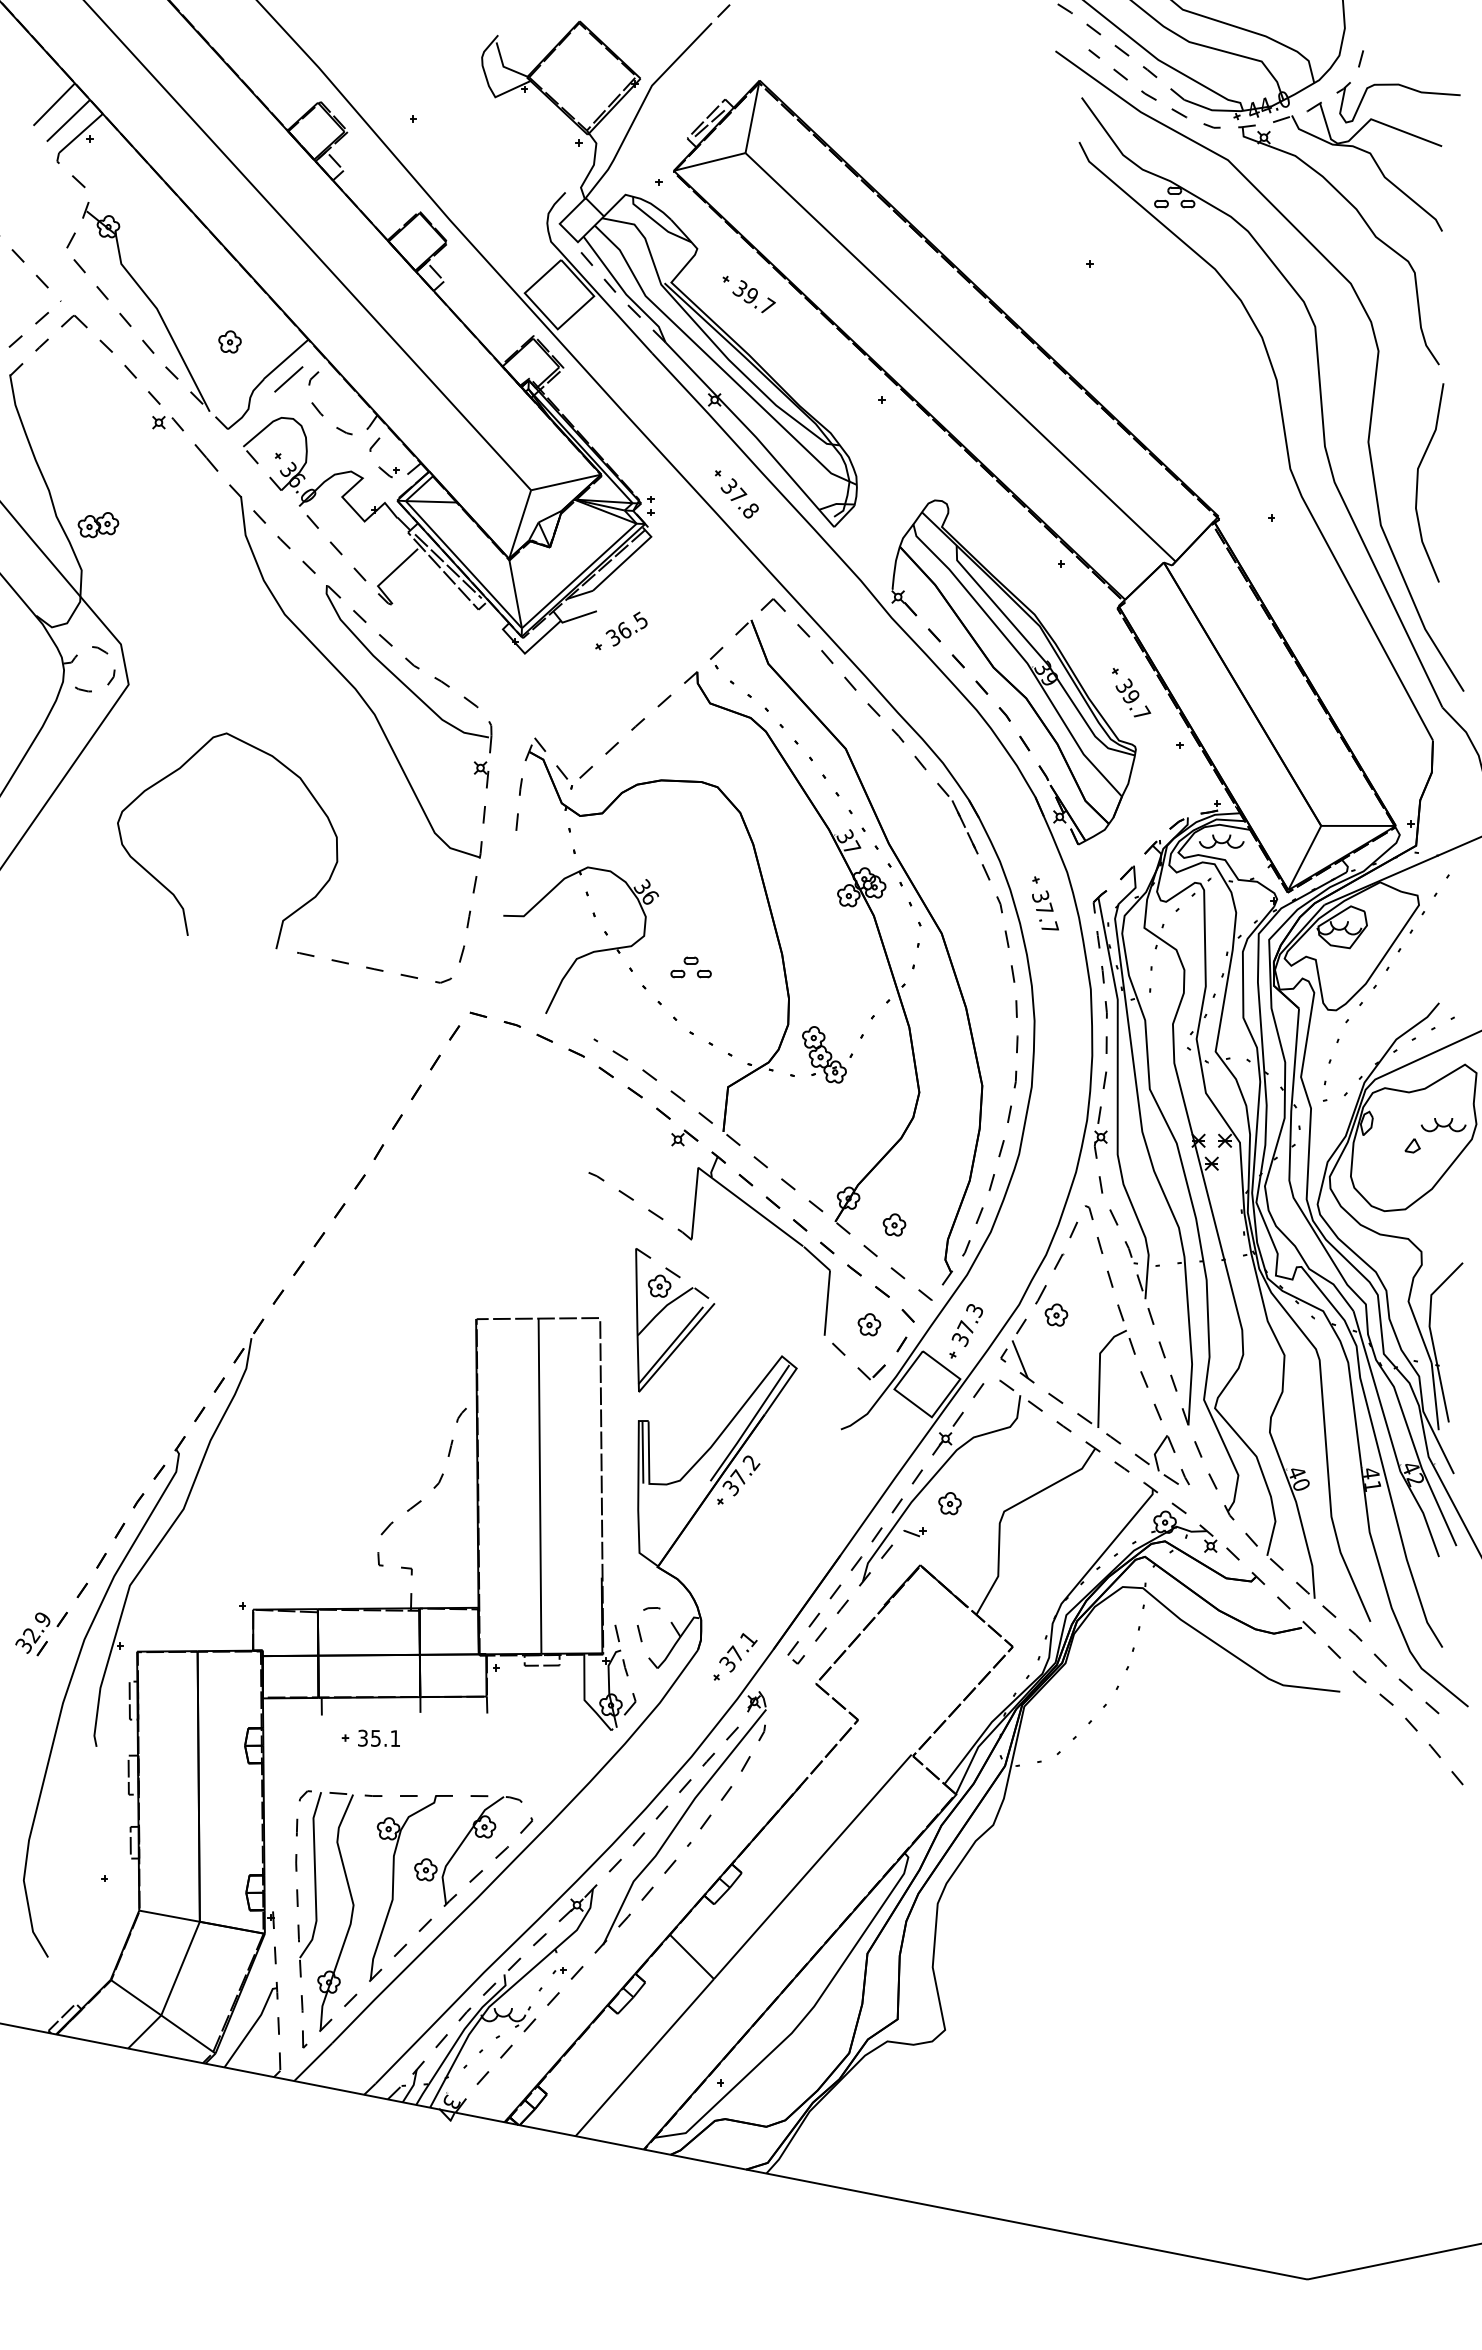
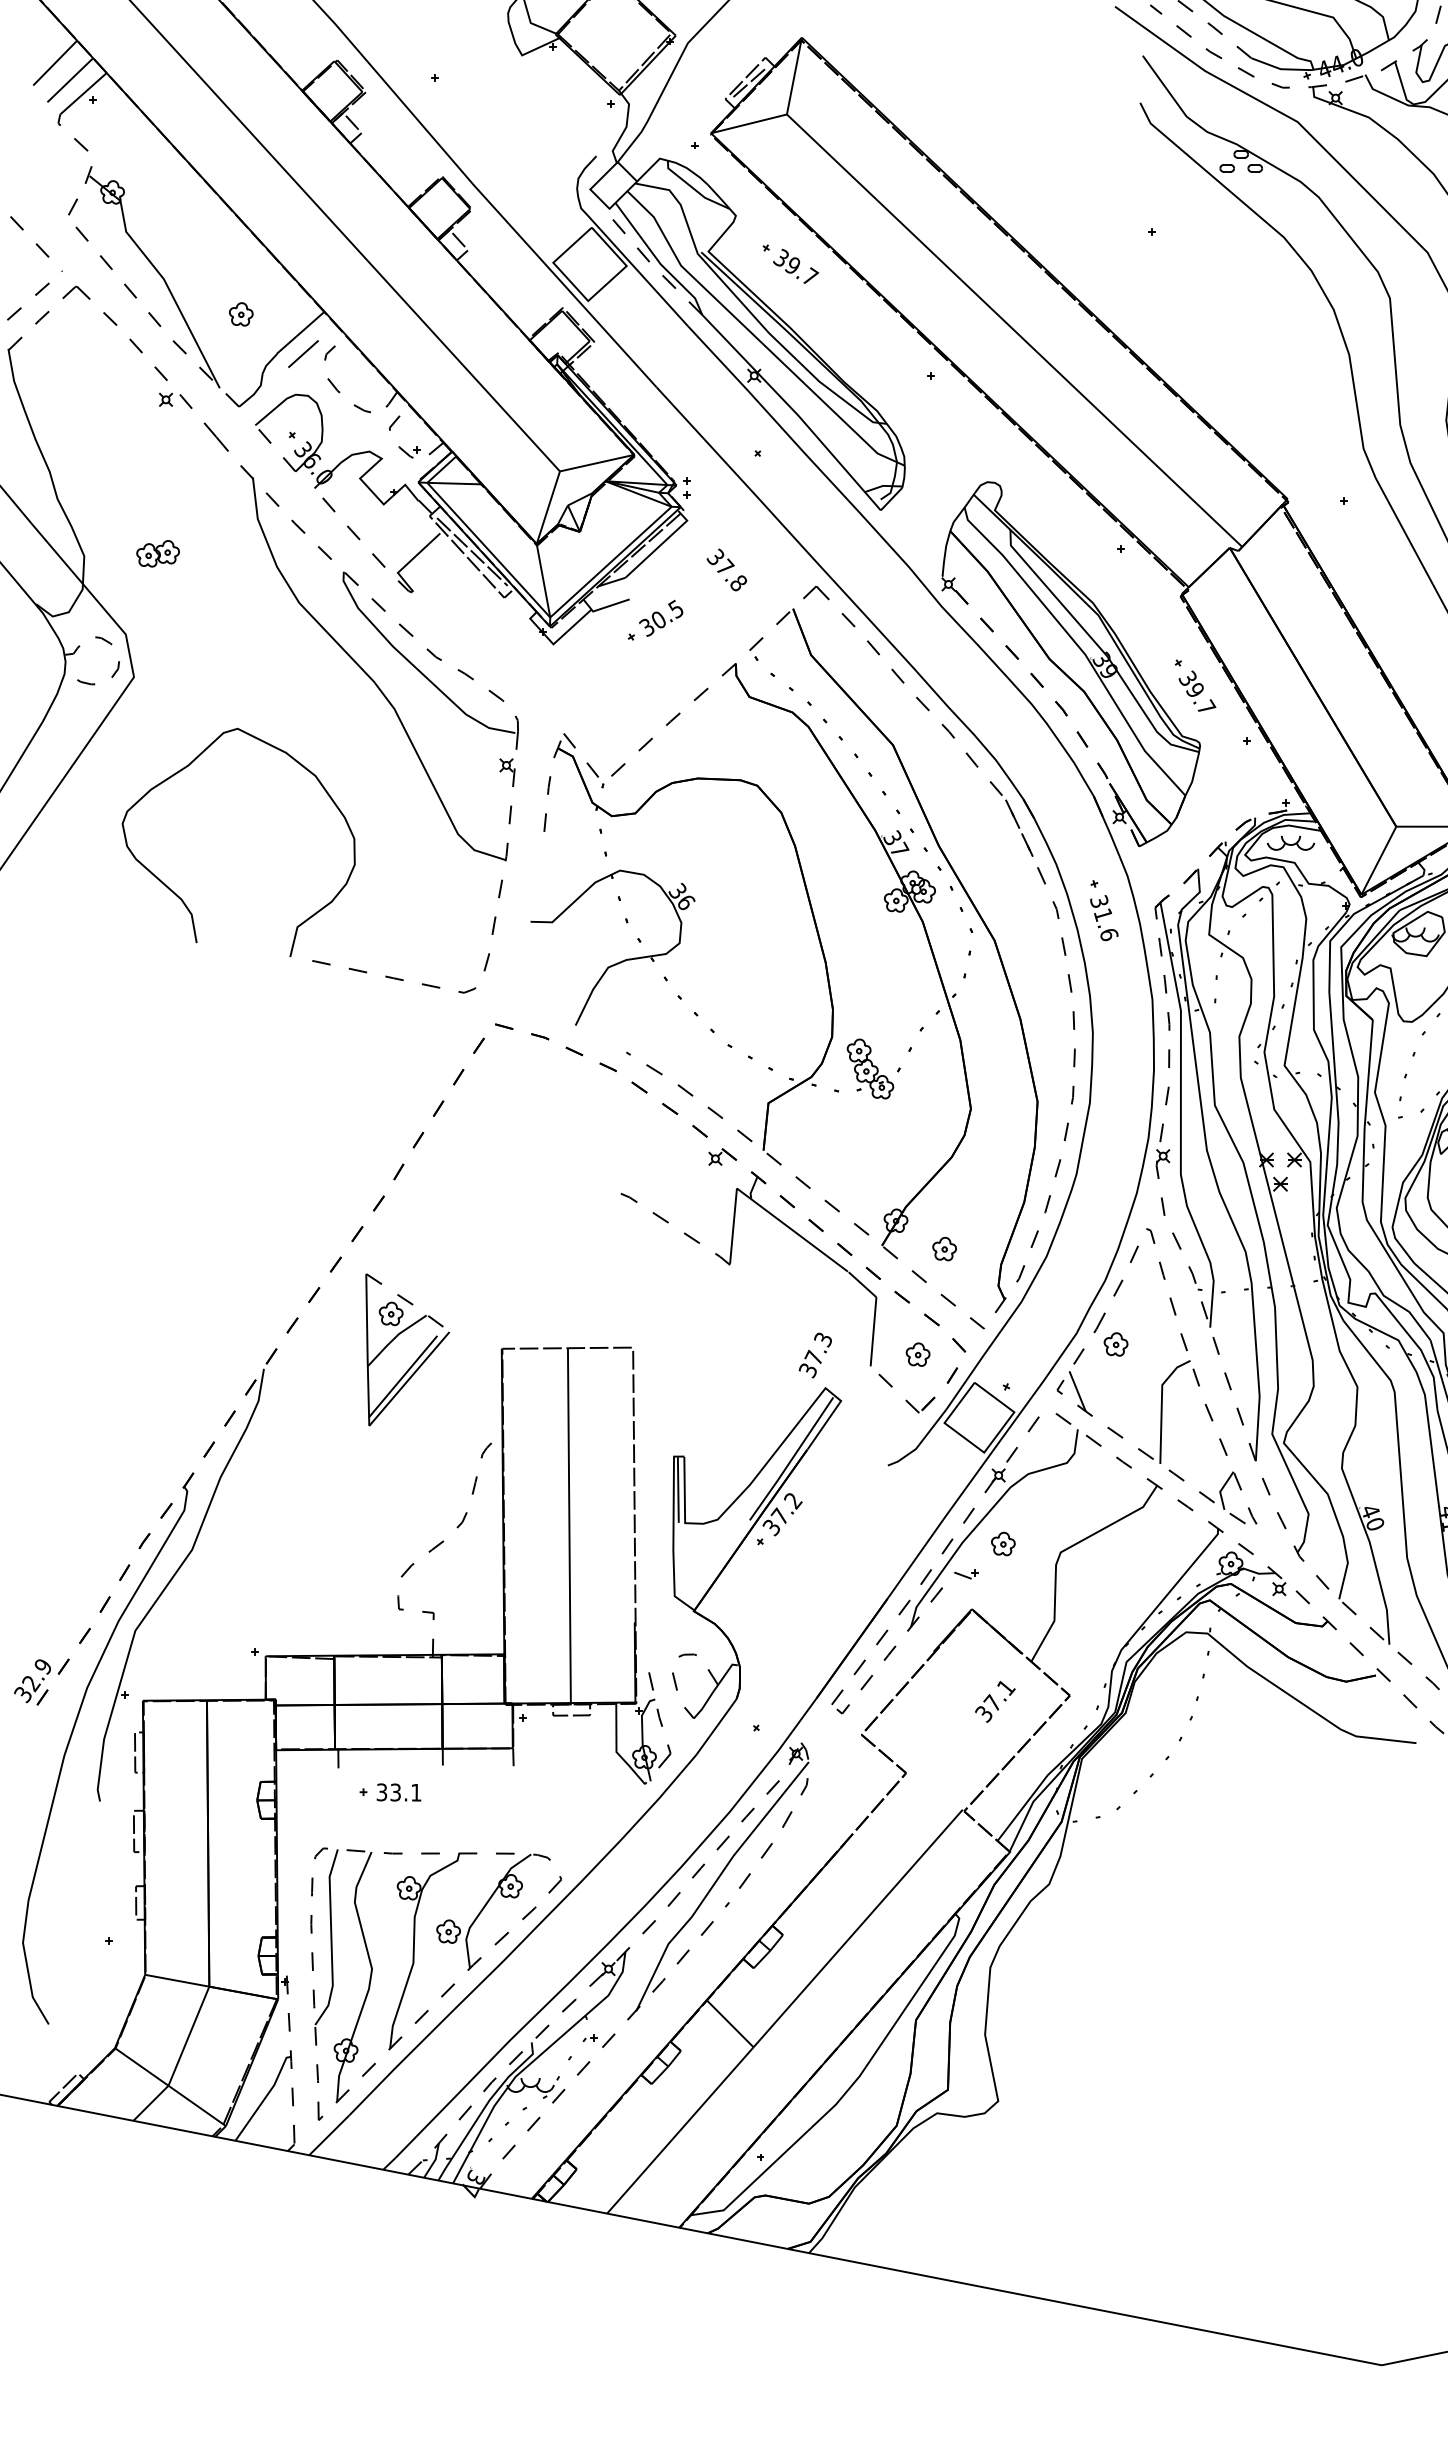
text: (739, 498) -> (726, 570), moved
part: (98, 525) -> (158, 554), moved
text: (624, 629) -> (658, 618), 36.5 -> 30.5
text: (1046, 917) -> (1105, 923), 37.7 -> 31.6
part: (690, 967) -> (728, 976), removed
text: (967, 1325) -> (815, 1355), moved
part: (684, 1327) -> (417, 1357), moved
text: (738, 1652) -> (995, 1701), moved
text: (375, 1737) -> (395, 1791), 35.1 -> 33.1

